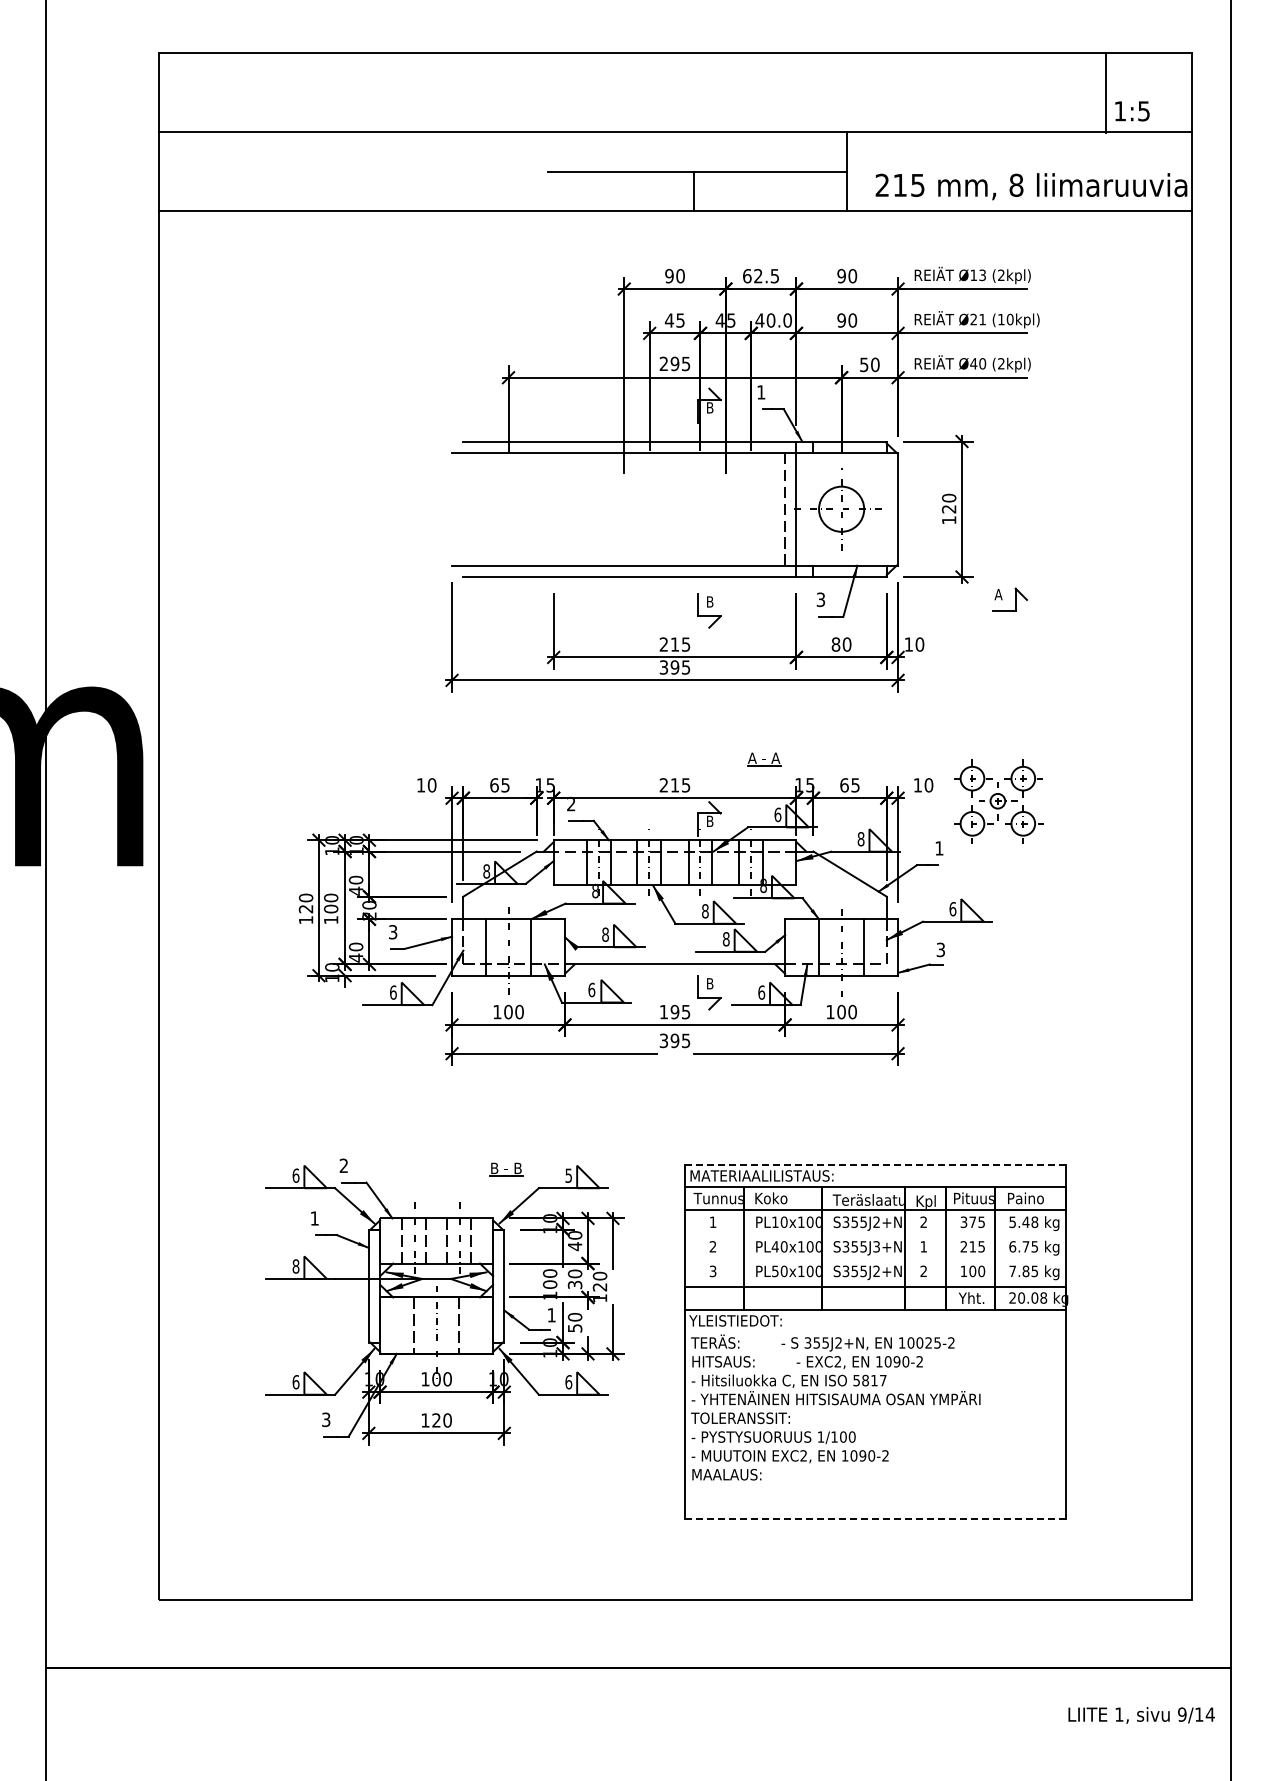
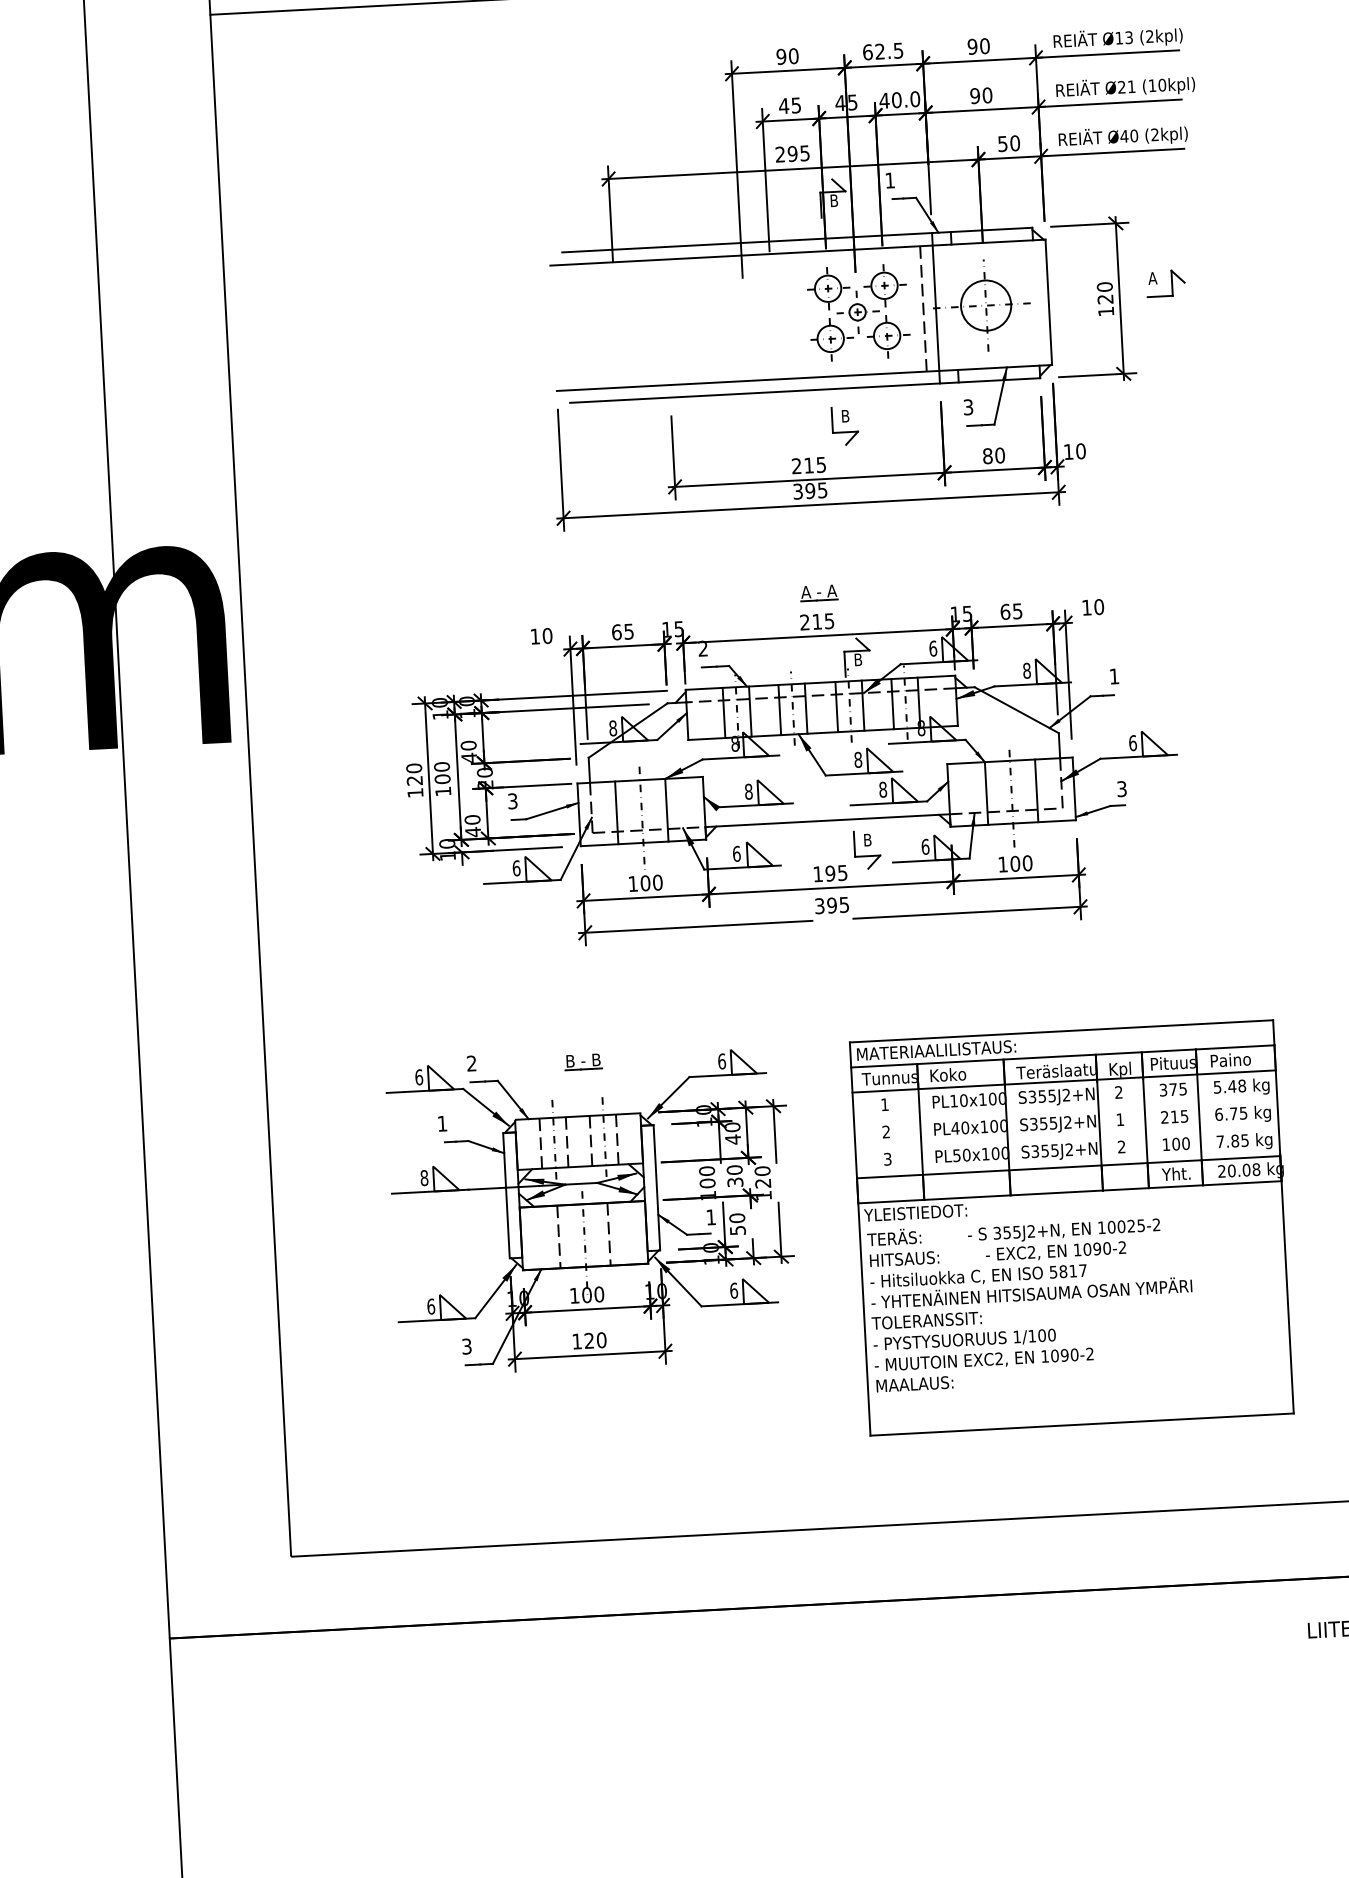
part: (1009, 599) -> (1165, 283), moved
part: (764, 759) -> (819, 592), moved
part: (998, 801) -> (858, 312), moved
line: (875, 1164) -> (1061, 1031), dashed -> solid
part: (506, 1169) -> (583, 1061), moved
text: (568, 1175) -> (721, 1061), 5 -> 6
text: (876, 1246) -> (1067, 1122), S355J3+N -> S355J2+N
line: (875, 1518) -> (1082, 1424), dashed -> solid

